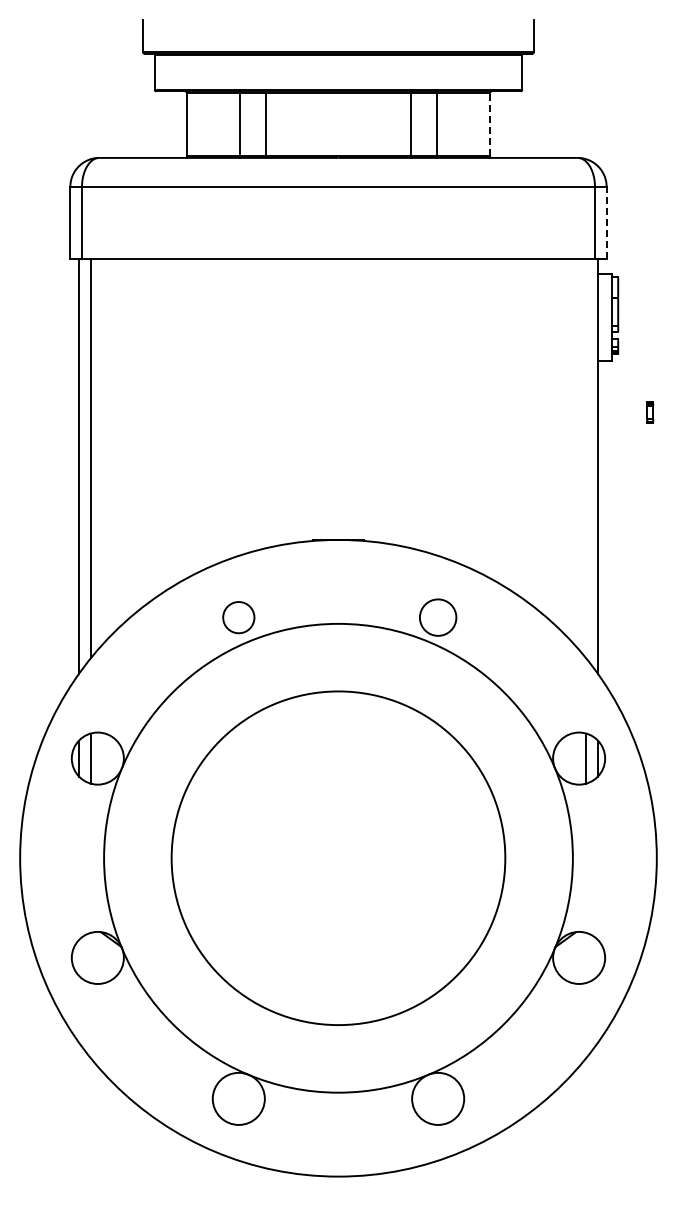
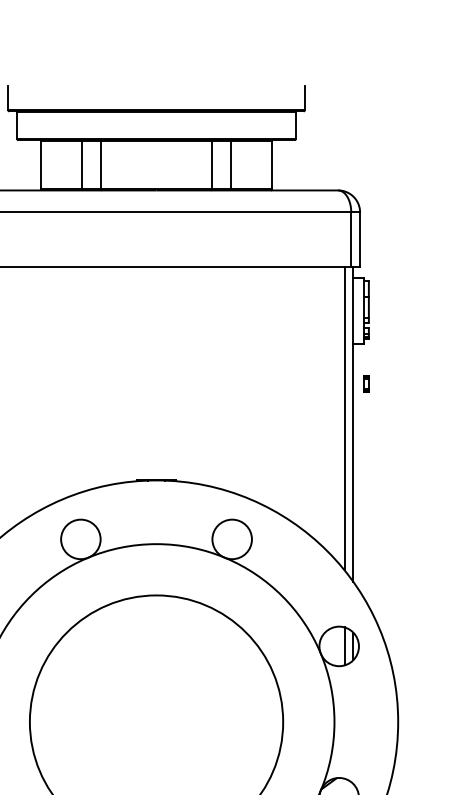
line: (490, 124) -> (271, 165), dashed -> solid
line: (606, 222) -> (359, 239), dashed -> solid
part: (650, 412) -> (366, 383), moved
line: (586, 458) -> (344, 418), added
circle: (238, 617) -> (80, 539), size x1.67
circle: (438, 617) -> (232, 539), size x1.43

